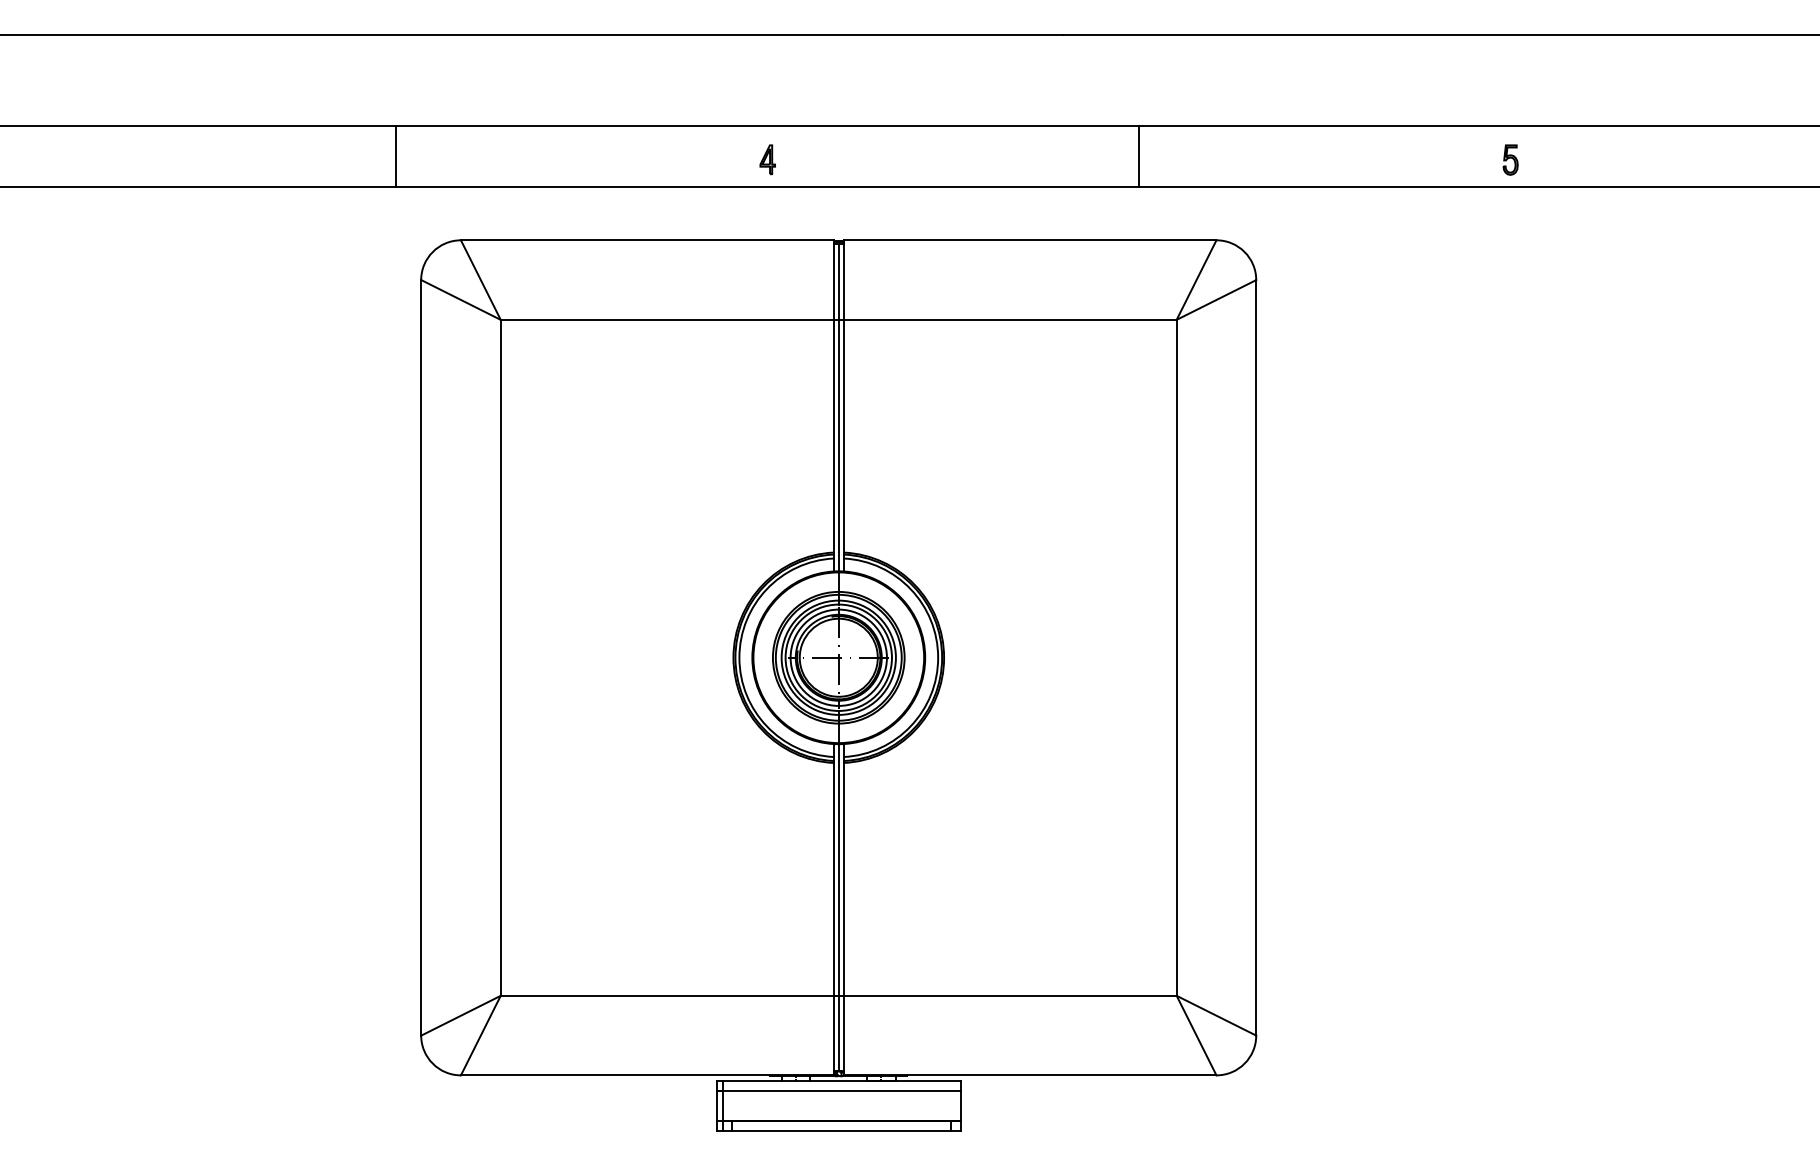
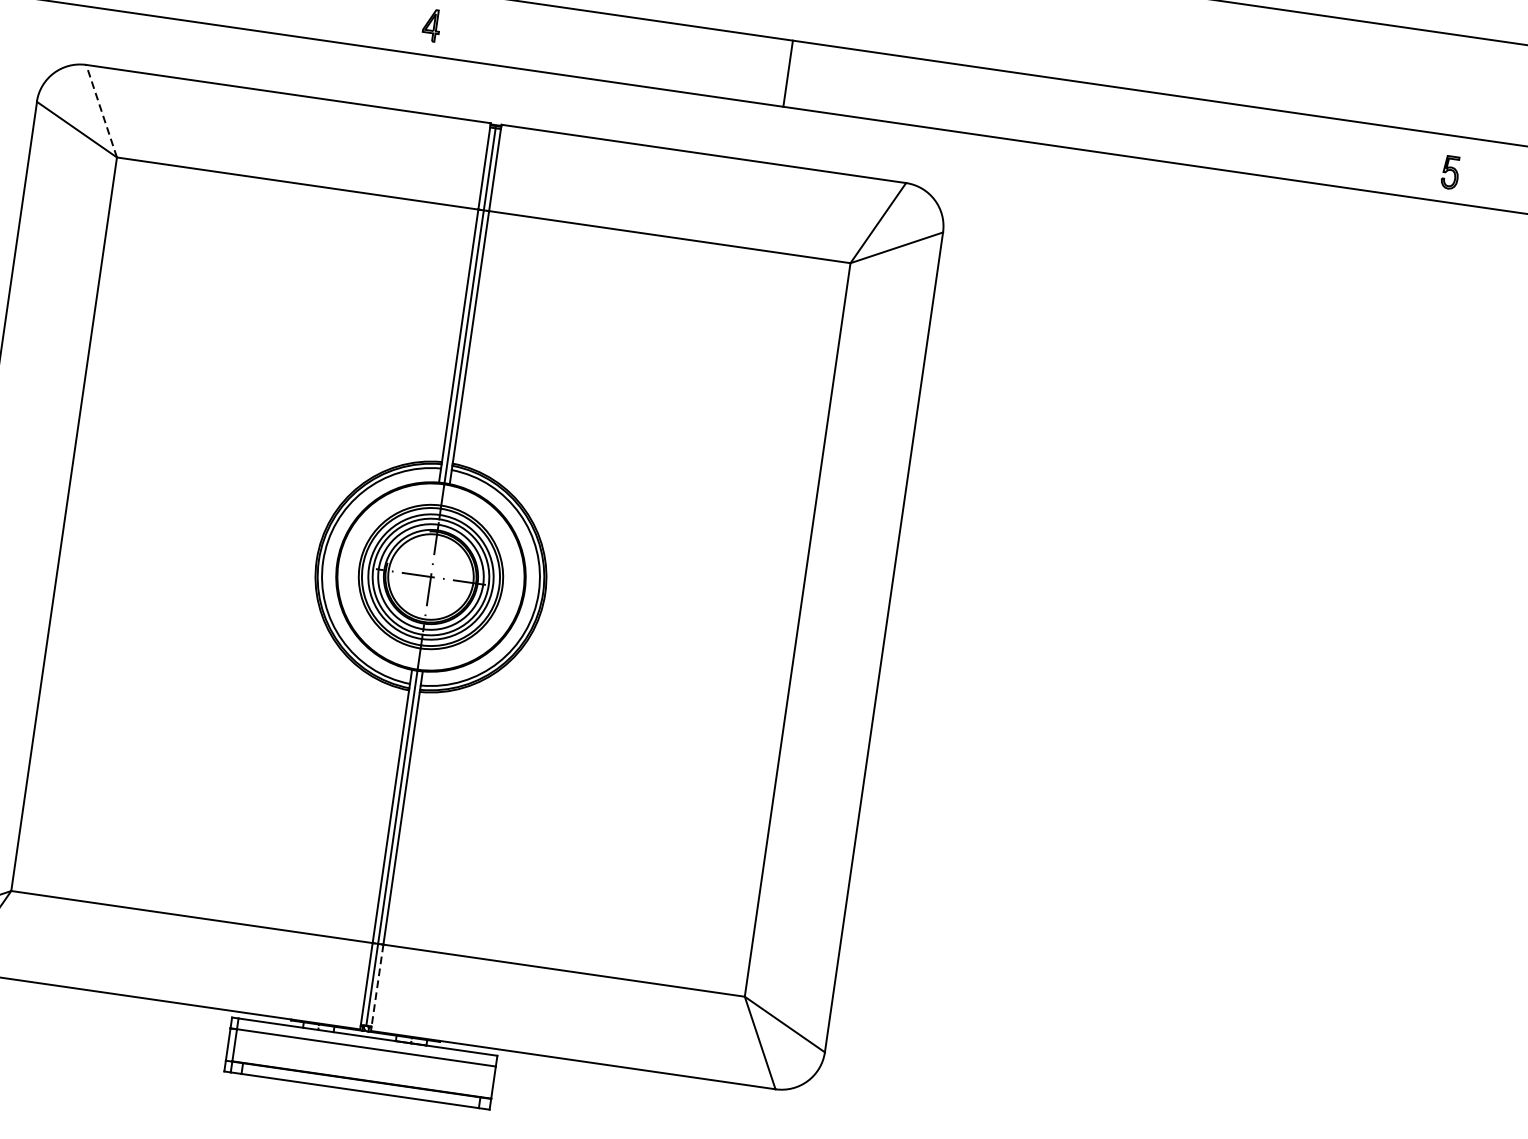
line: (1138, 156) -> (787, 73), moved
part: (1510, 159) -> (1450, 172), moved
line: (480, 279) -> (101, 110), solid -> dashed
line: (843, 1035) -> (377, 987), solid -> dashed

